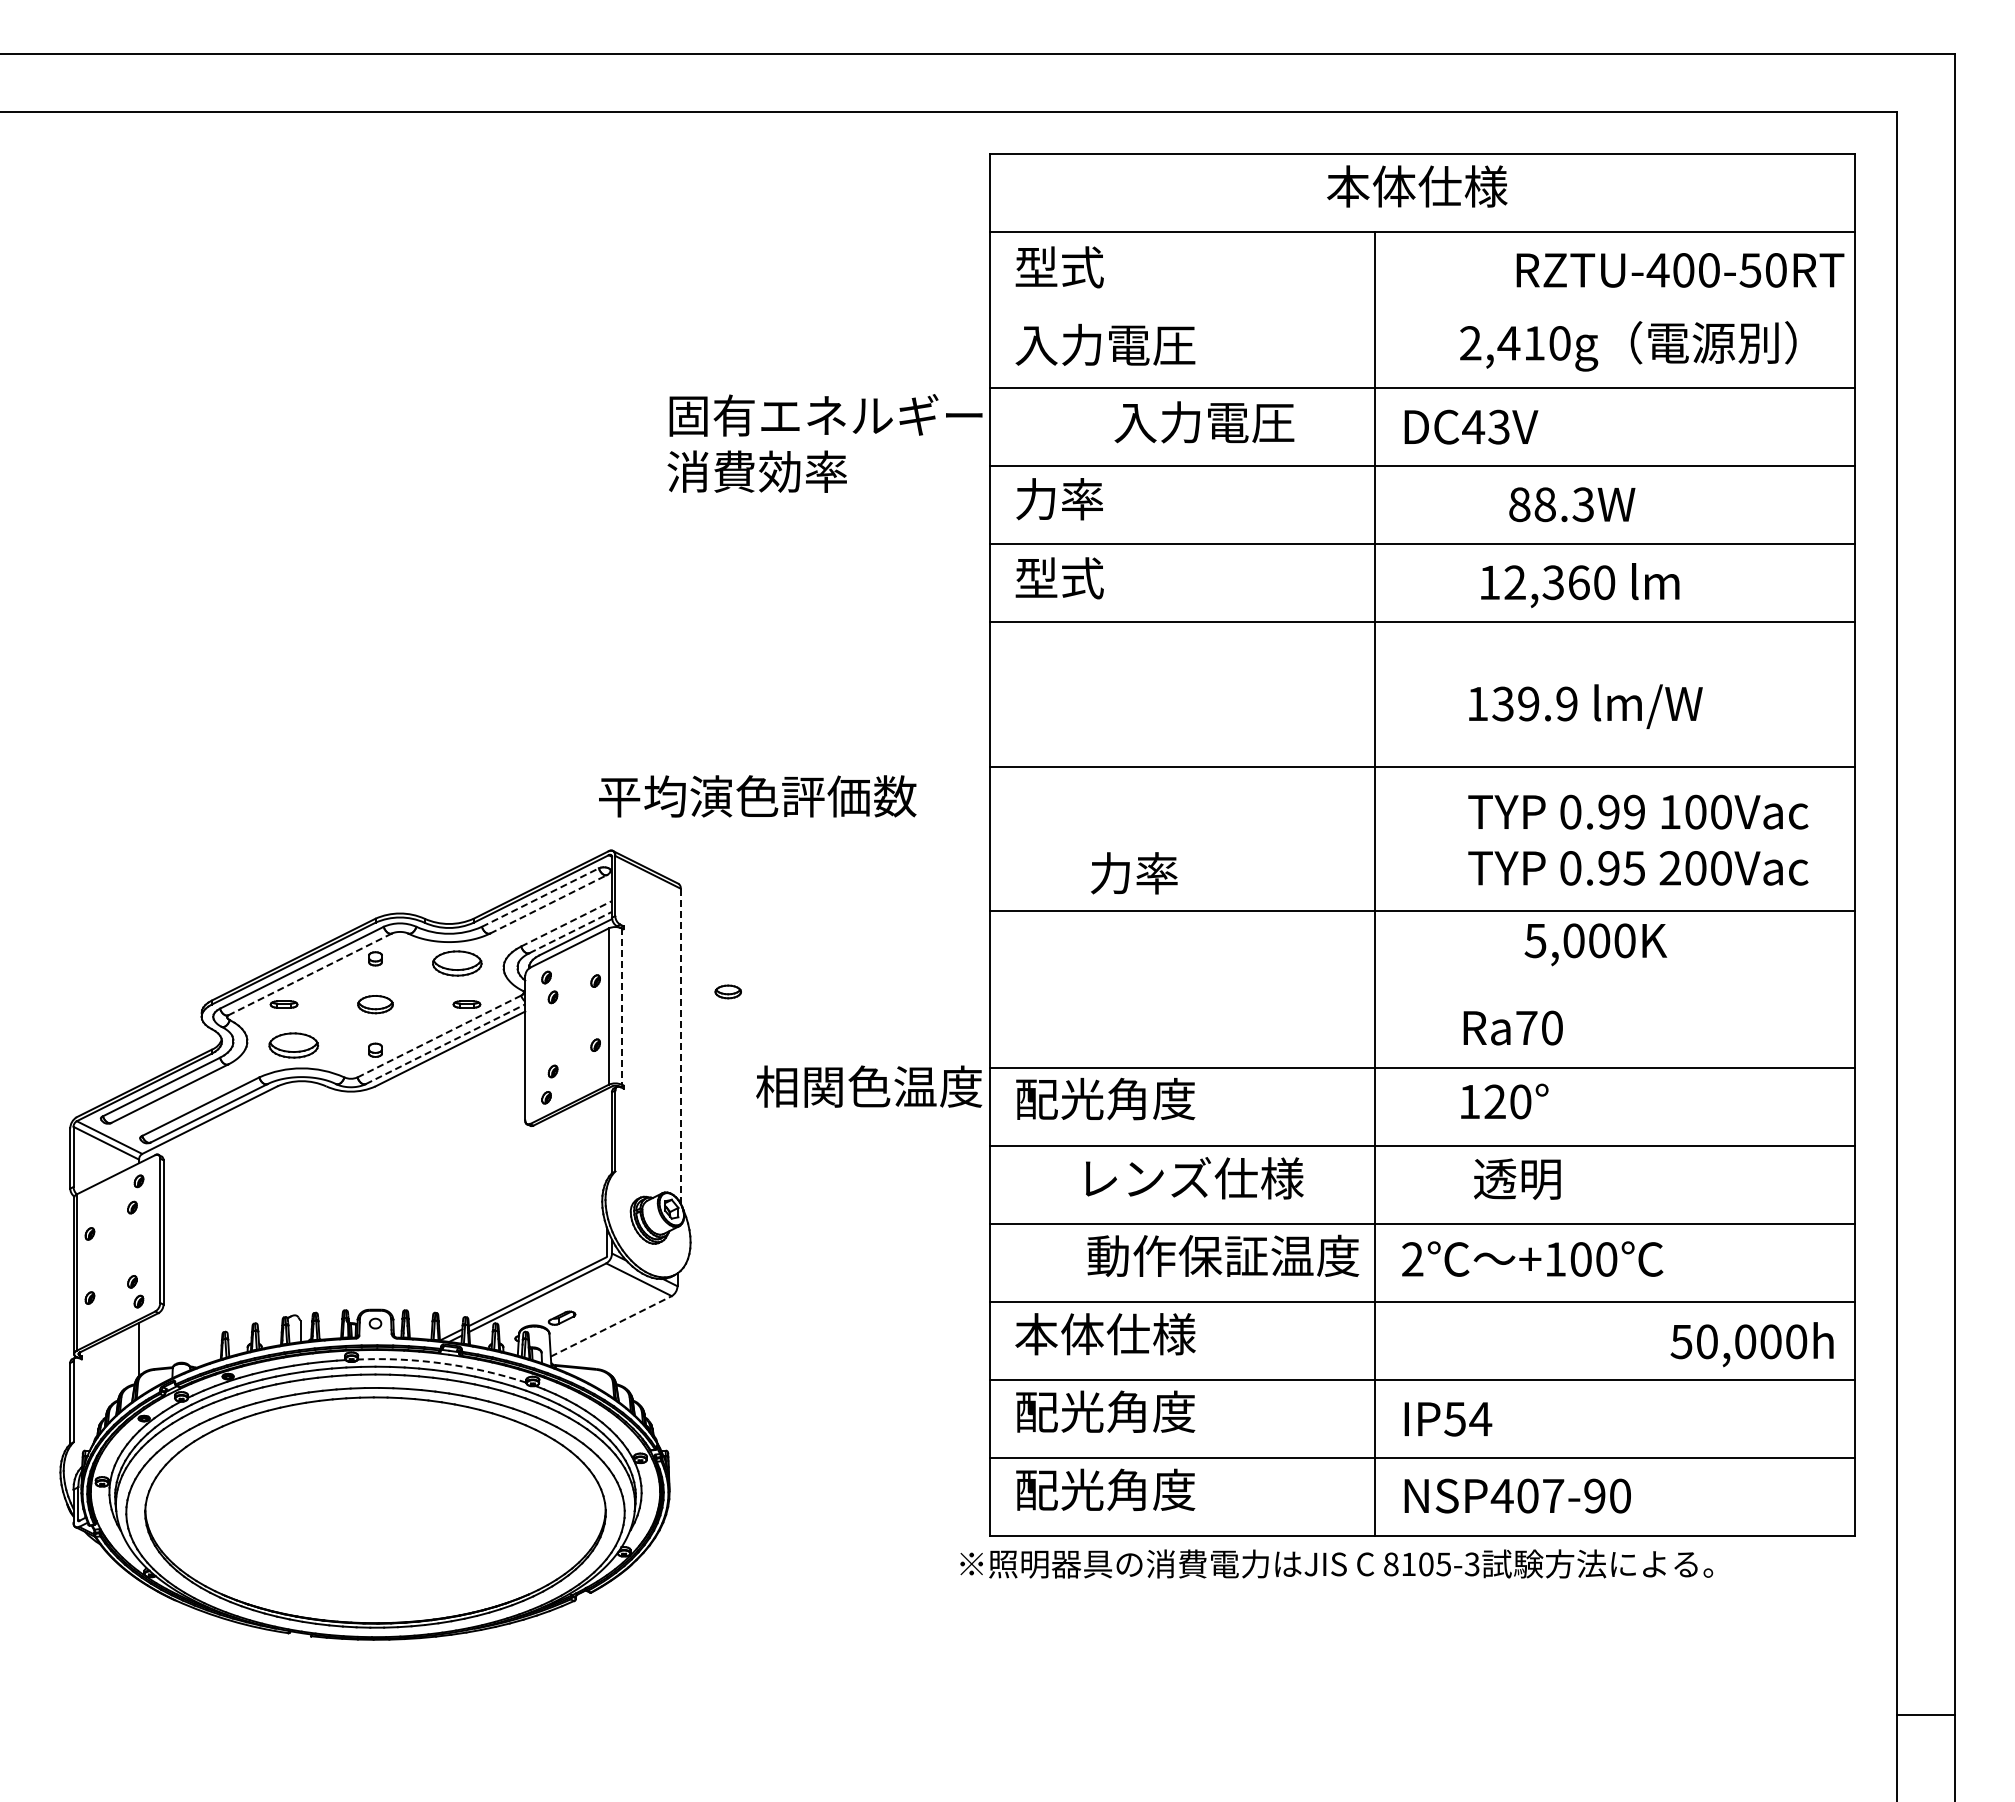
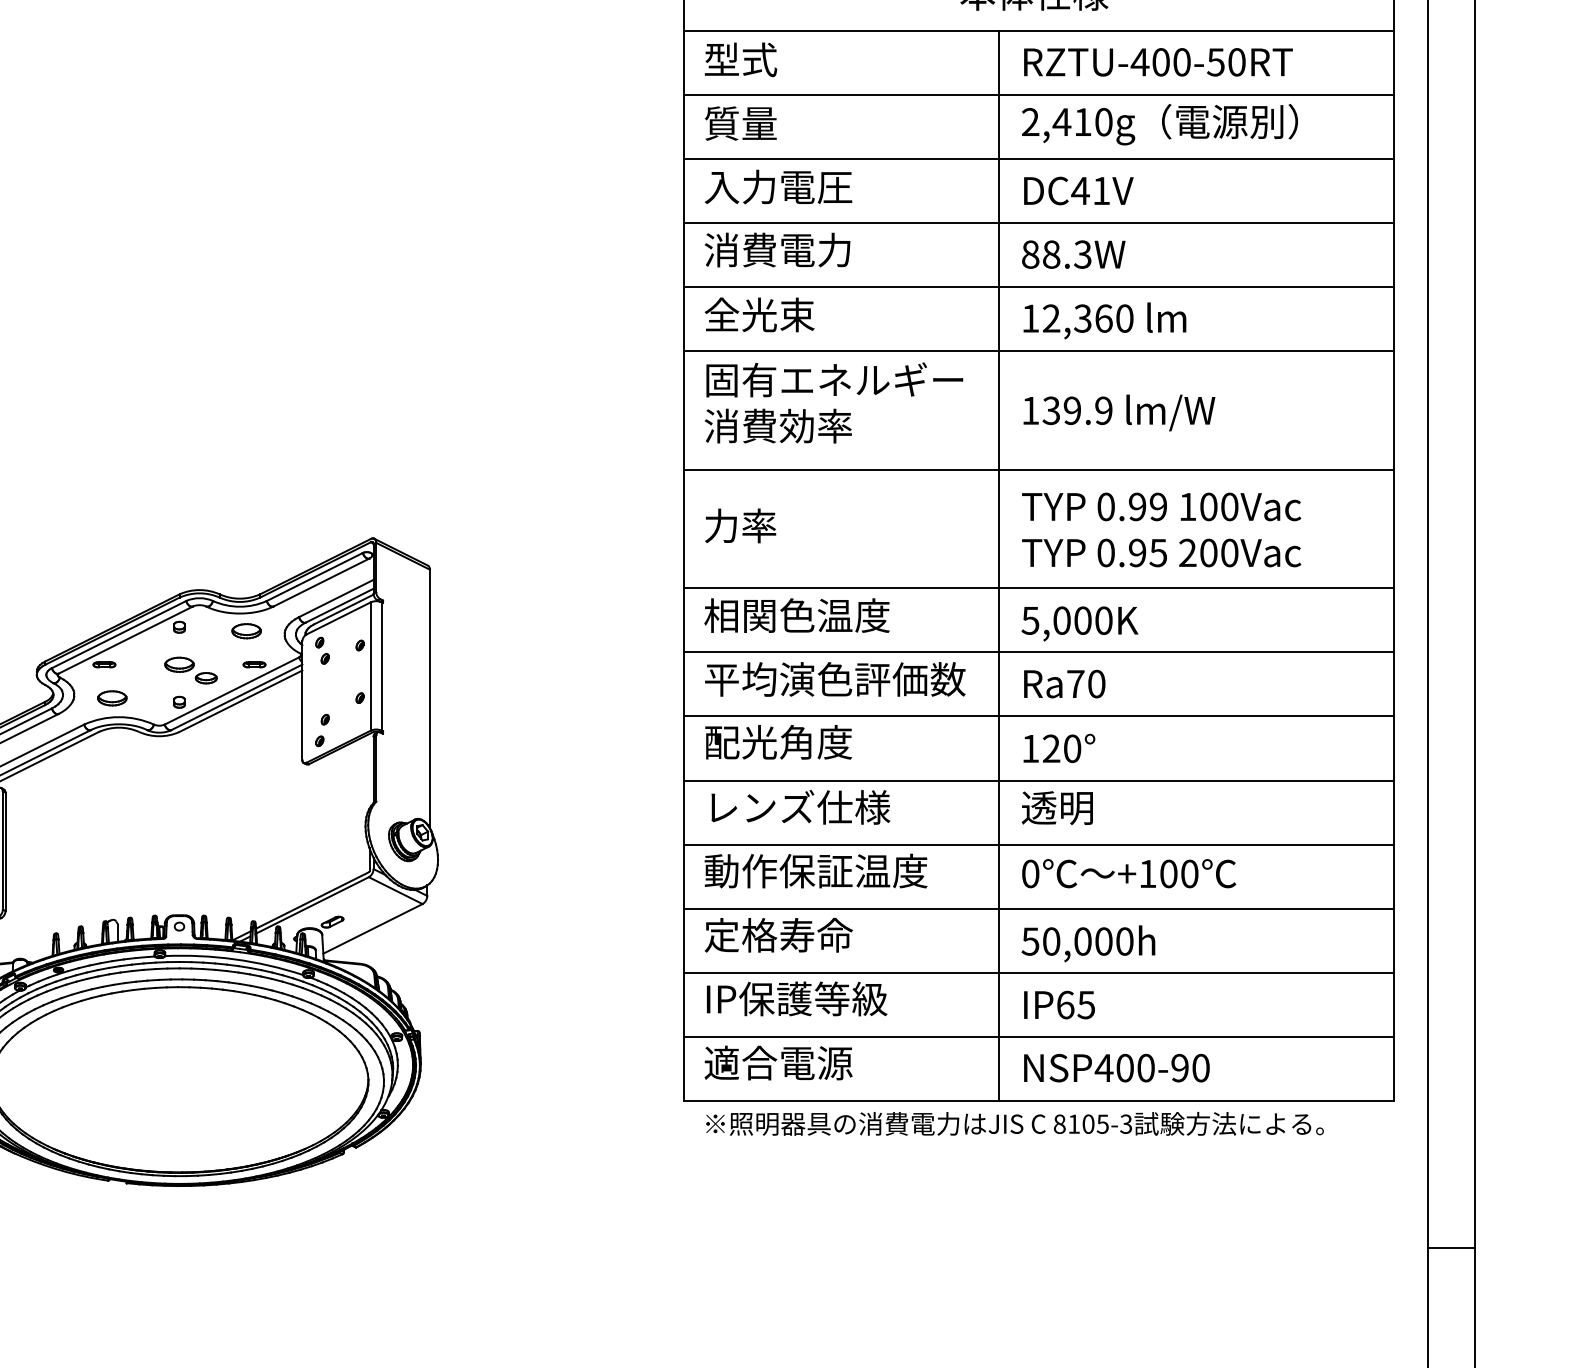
text: (1680, 270) -> (1158, 62), moved
line: (1422, 310) -> (1038, 95), added
text: (1105, 344) -> (778, 123), 入力電圧 -> 質量
text: (1628, 346) -> (1160, 124), moved
text: (1204, 422) -> (778, 187), moved
text: (1498, 426) -> (1101, 190), DC43V -> DC41V
text: (824, 443) -> (833, 402), moved
text: (1104, 499) -> (777, 250), 力率 -> 消費電力
text: (1572, 504) -> (1073, 254), moved
text: (1082, 578) -> (759, 315), 型式 -> 全光束
text: (1580, 585) -> (1105, 320), moved
text: (1585, 706) -> (1119, 412), moved
text: (757, 796) -> (835, 679), moved
text: (1638, 839) -> (1161, 529), moved
text: (1134, 873) -> (740, 526), moved
line: (540, 897) -> (314, 576), dashed -> solid
line: (549, 904) -> (322, 582), dashed -> solid
line: (566, 923) -> (336, 598), dashed -> solid
line: (571, 932) -> (340, 605), dashed -> solid
text: (1595, 944) -> (1079, 623), moved
part: (457, 963) -> (246, 631), size x0.71
line: (310, 974) -> (126, 640), dashed -> solid
line: (1422, 989) -> (1038, 652), added
part: (727, 991) -> (205, 677), moved
line: (621, 1007) -> (381, 667), dashed -> solid
text: (1512, 1027) -> (1064, 683), moved
line: (438, 1036) -> (231, 691), dashed -> solid
line: (445, 1044) -> (236, 697), dashed -> solid
part: (293, 1045) -> (112, 698), size x0.71
line: (680, 1046) -> (429, 699), dashed -> solid
text: (869, 1086) -> (797, 615), moved
text: (1504, 1101) -> (1059, 748), moved
text: (1194, 1178) -> (800, 807), moved
text: (1517, 1178) -> (1057, 807), moved
text: (1223, 1255) -> (816, 870), moved
text: (1412, 1259) -> (1030, 874), 2 -> 0
line: (611, 1326) -> (373, 928), dashed -> solid
text: (1105, 1334) -> (778, 935), 本体仕様 -> 定格寿命
text: (1751, 1344) -> (1087, 943), moved
arc: (443, 1363) -> (235, 959), dashed -> solid
text: (1127, 1411) -> (796, 998), 配光角度 -> IP保護等級
text: (1468, 1418) -> (1076, 1004), IP54 -> IP65
text: (1105, 1489) -> (778, 1062), 配光角度 -> 適合電源
text: (1553, 1495) -> (1146, 1067), NSP407-90 -> NSP400-90
text: (1336, 1563) -> (1014, 1123), moved

